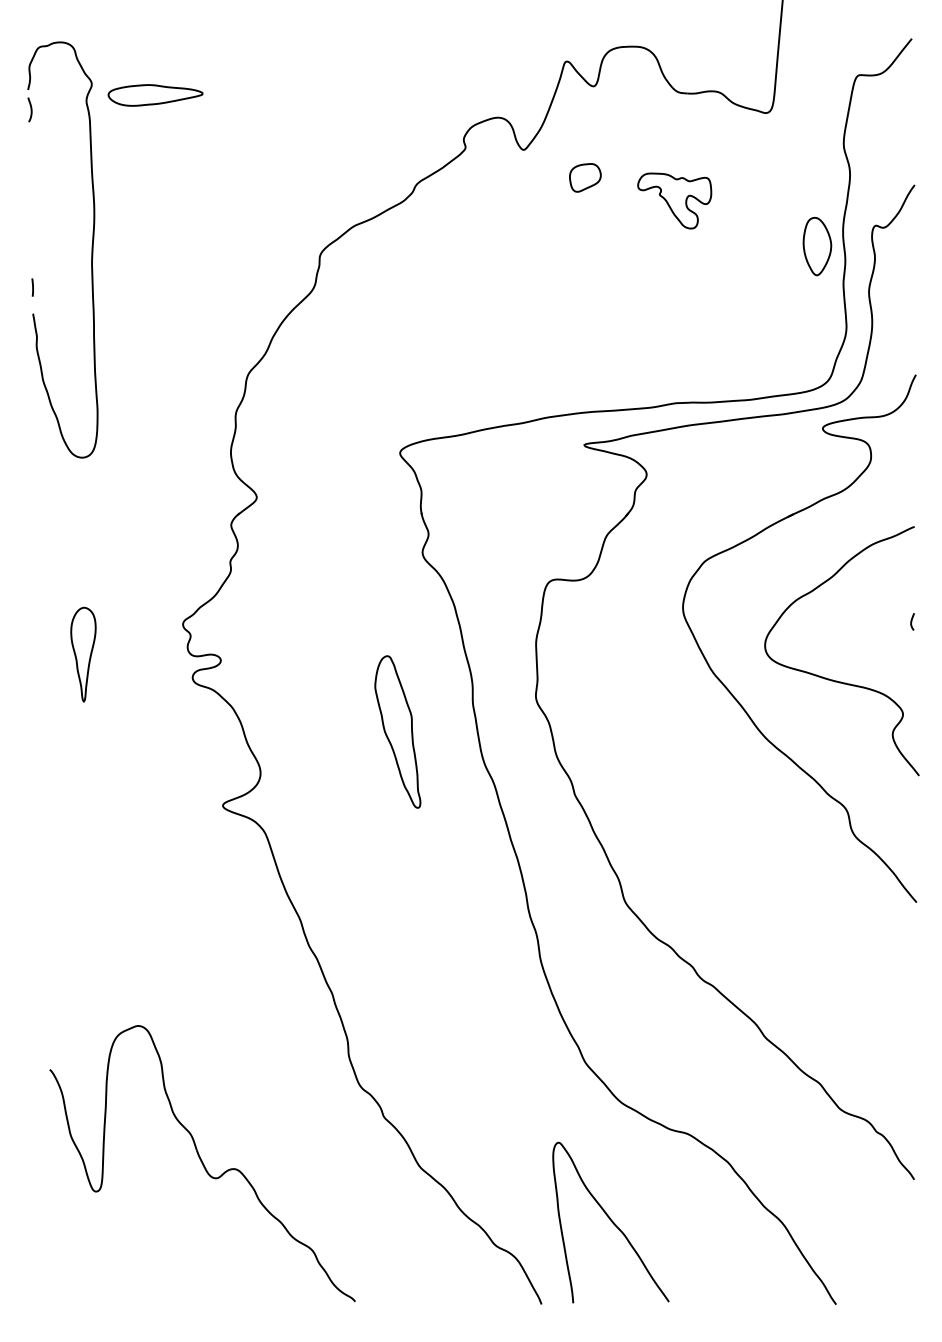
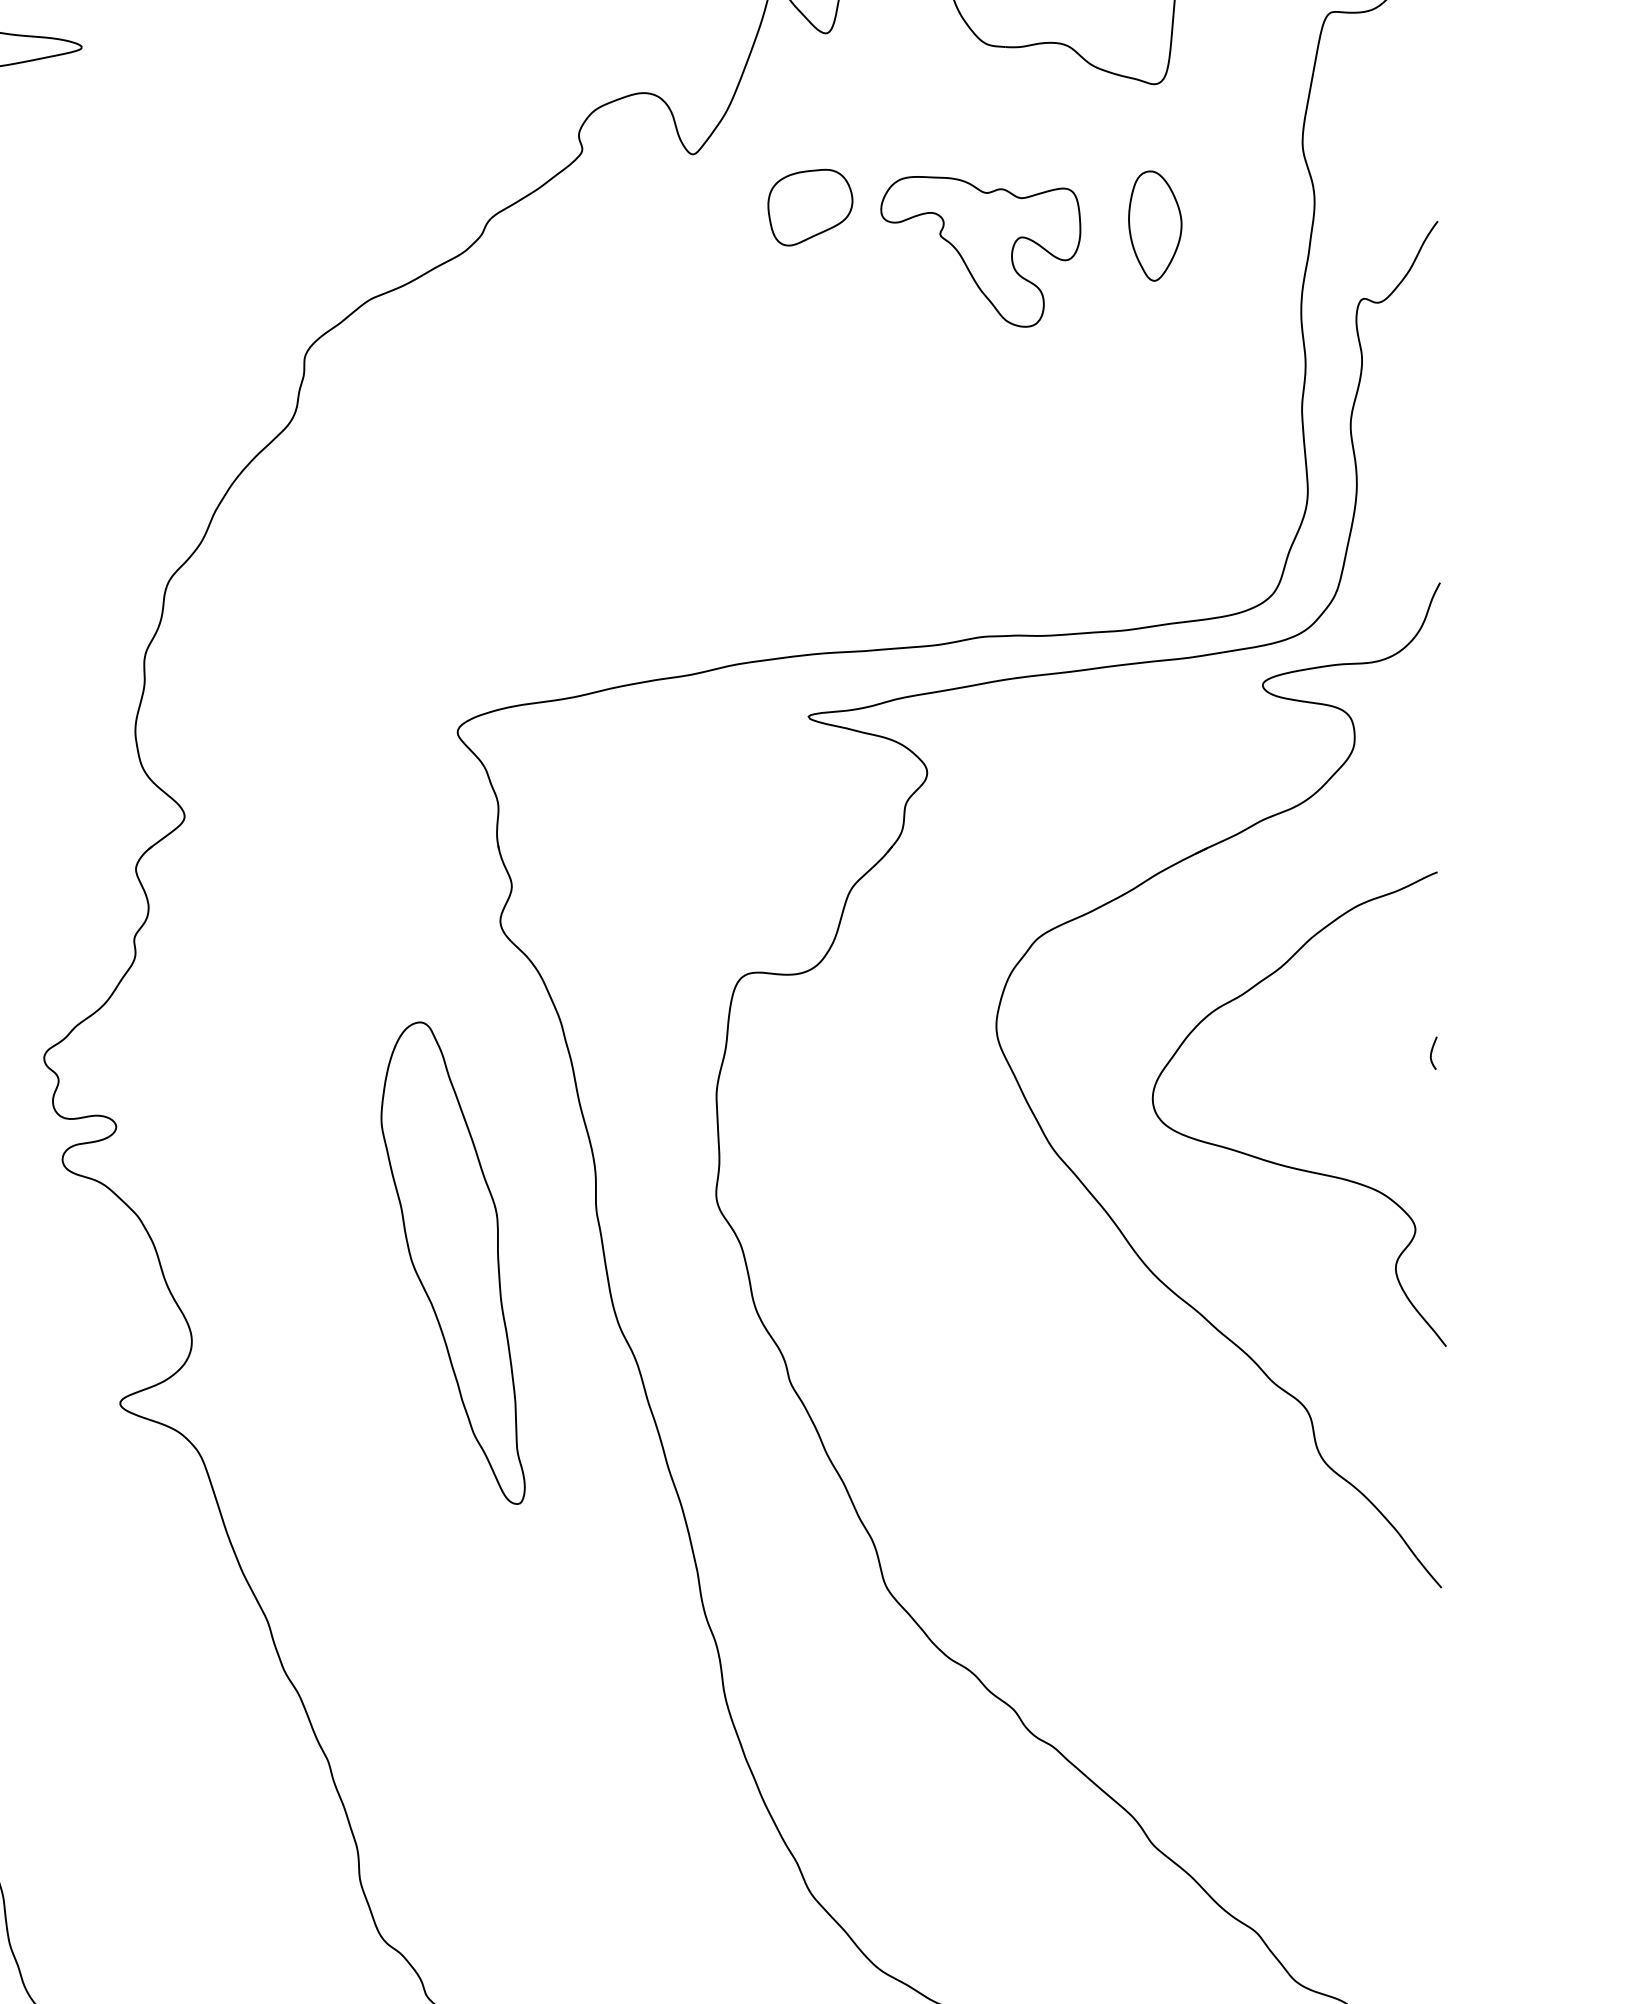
part: (585, 177) -> (810, 206), size x1.43
part: (674, 200) -> (980, 250), size x1.43
part: (817, 246) -> (1155, 226), moved
part: (397, 731) -> (452, 1262), size x1.67

